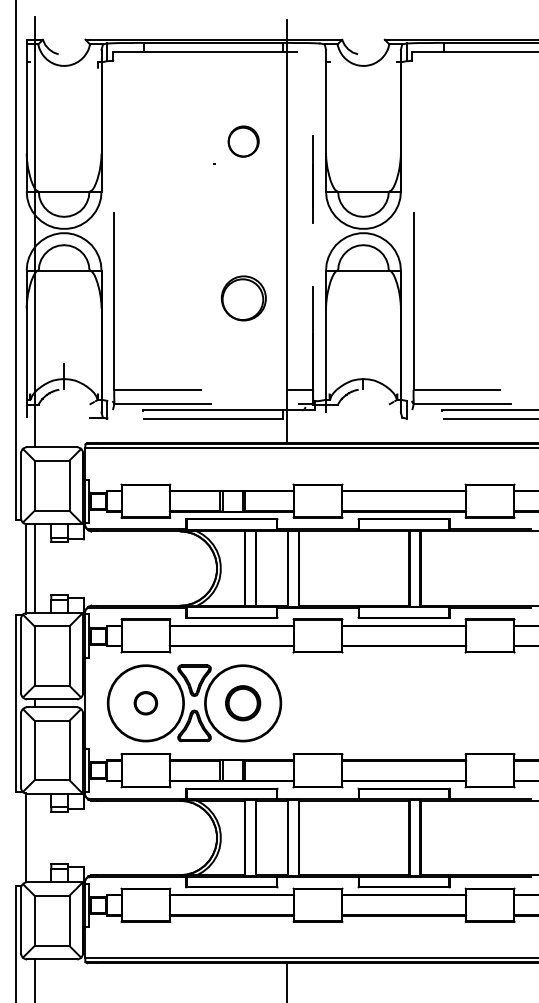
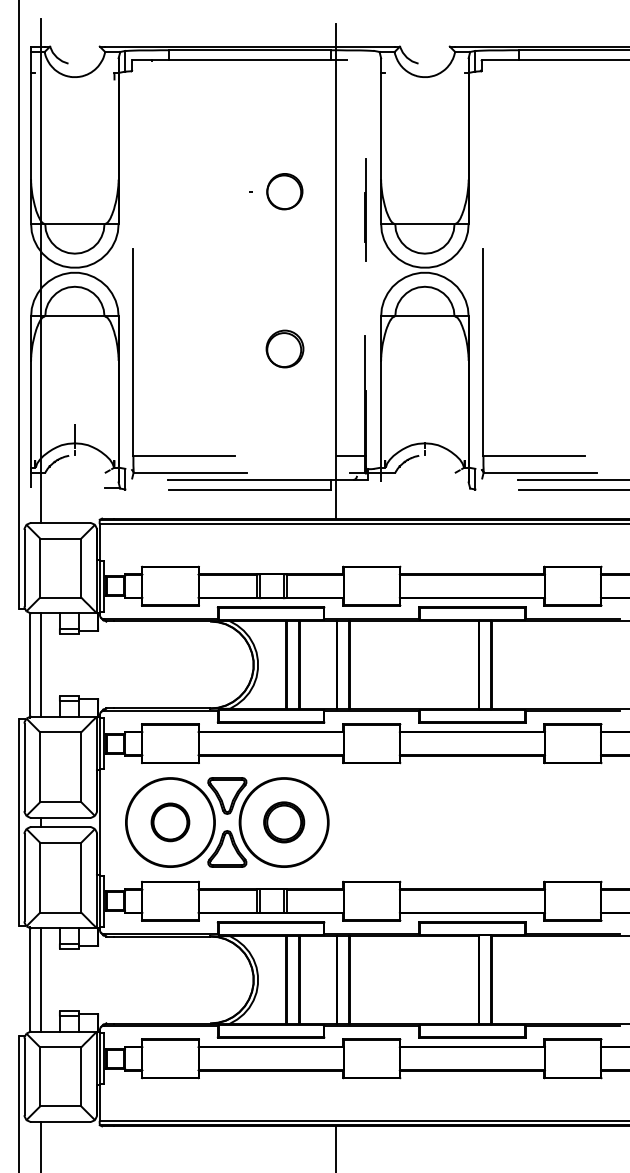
circle: (243, 141) -> (284, 191), moved
part: (243, 297) -> (284, 348), size x0.71
part: (145, 703) -> (170, 822), size x1.43
line: (35, 837) -> (41, 979), added

